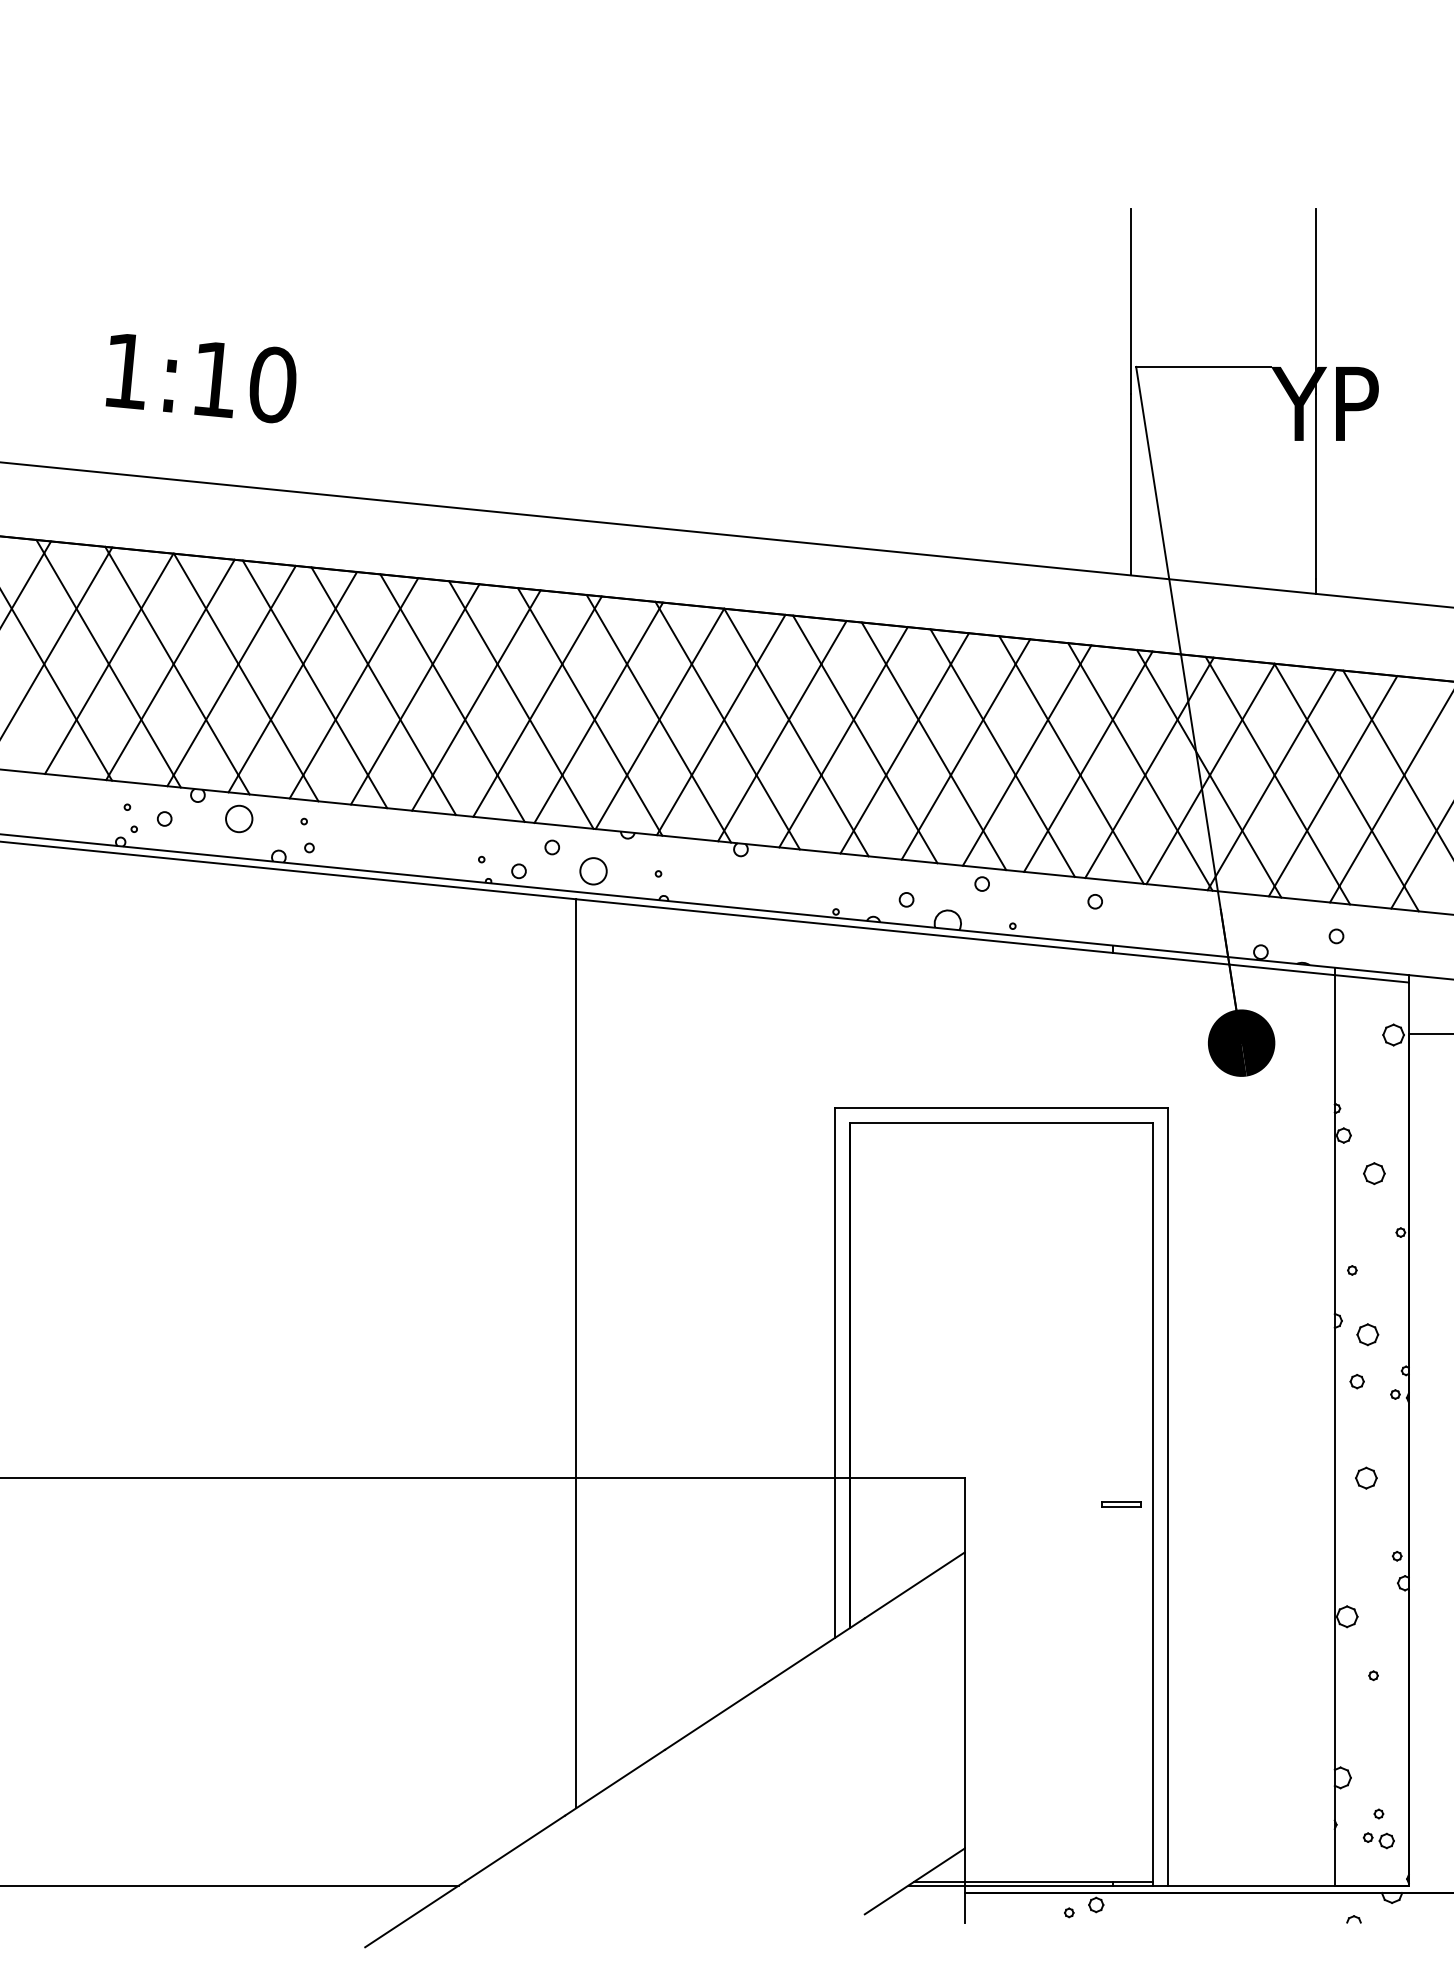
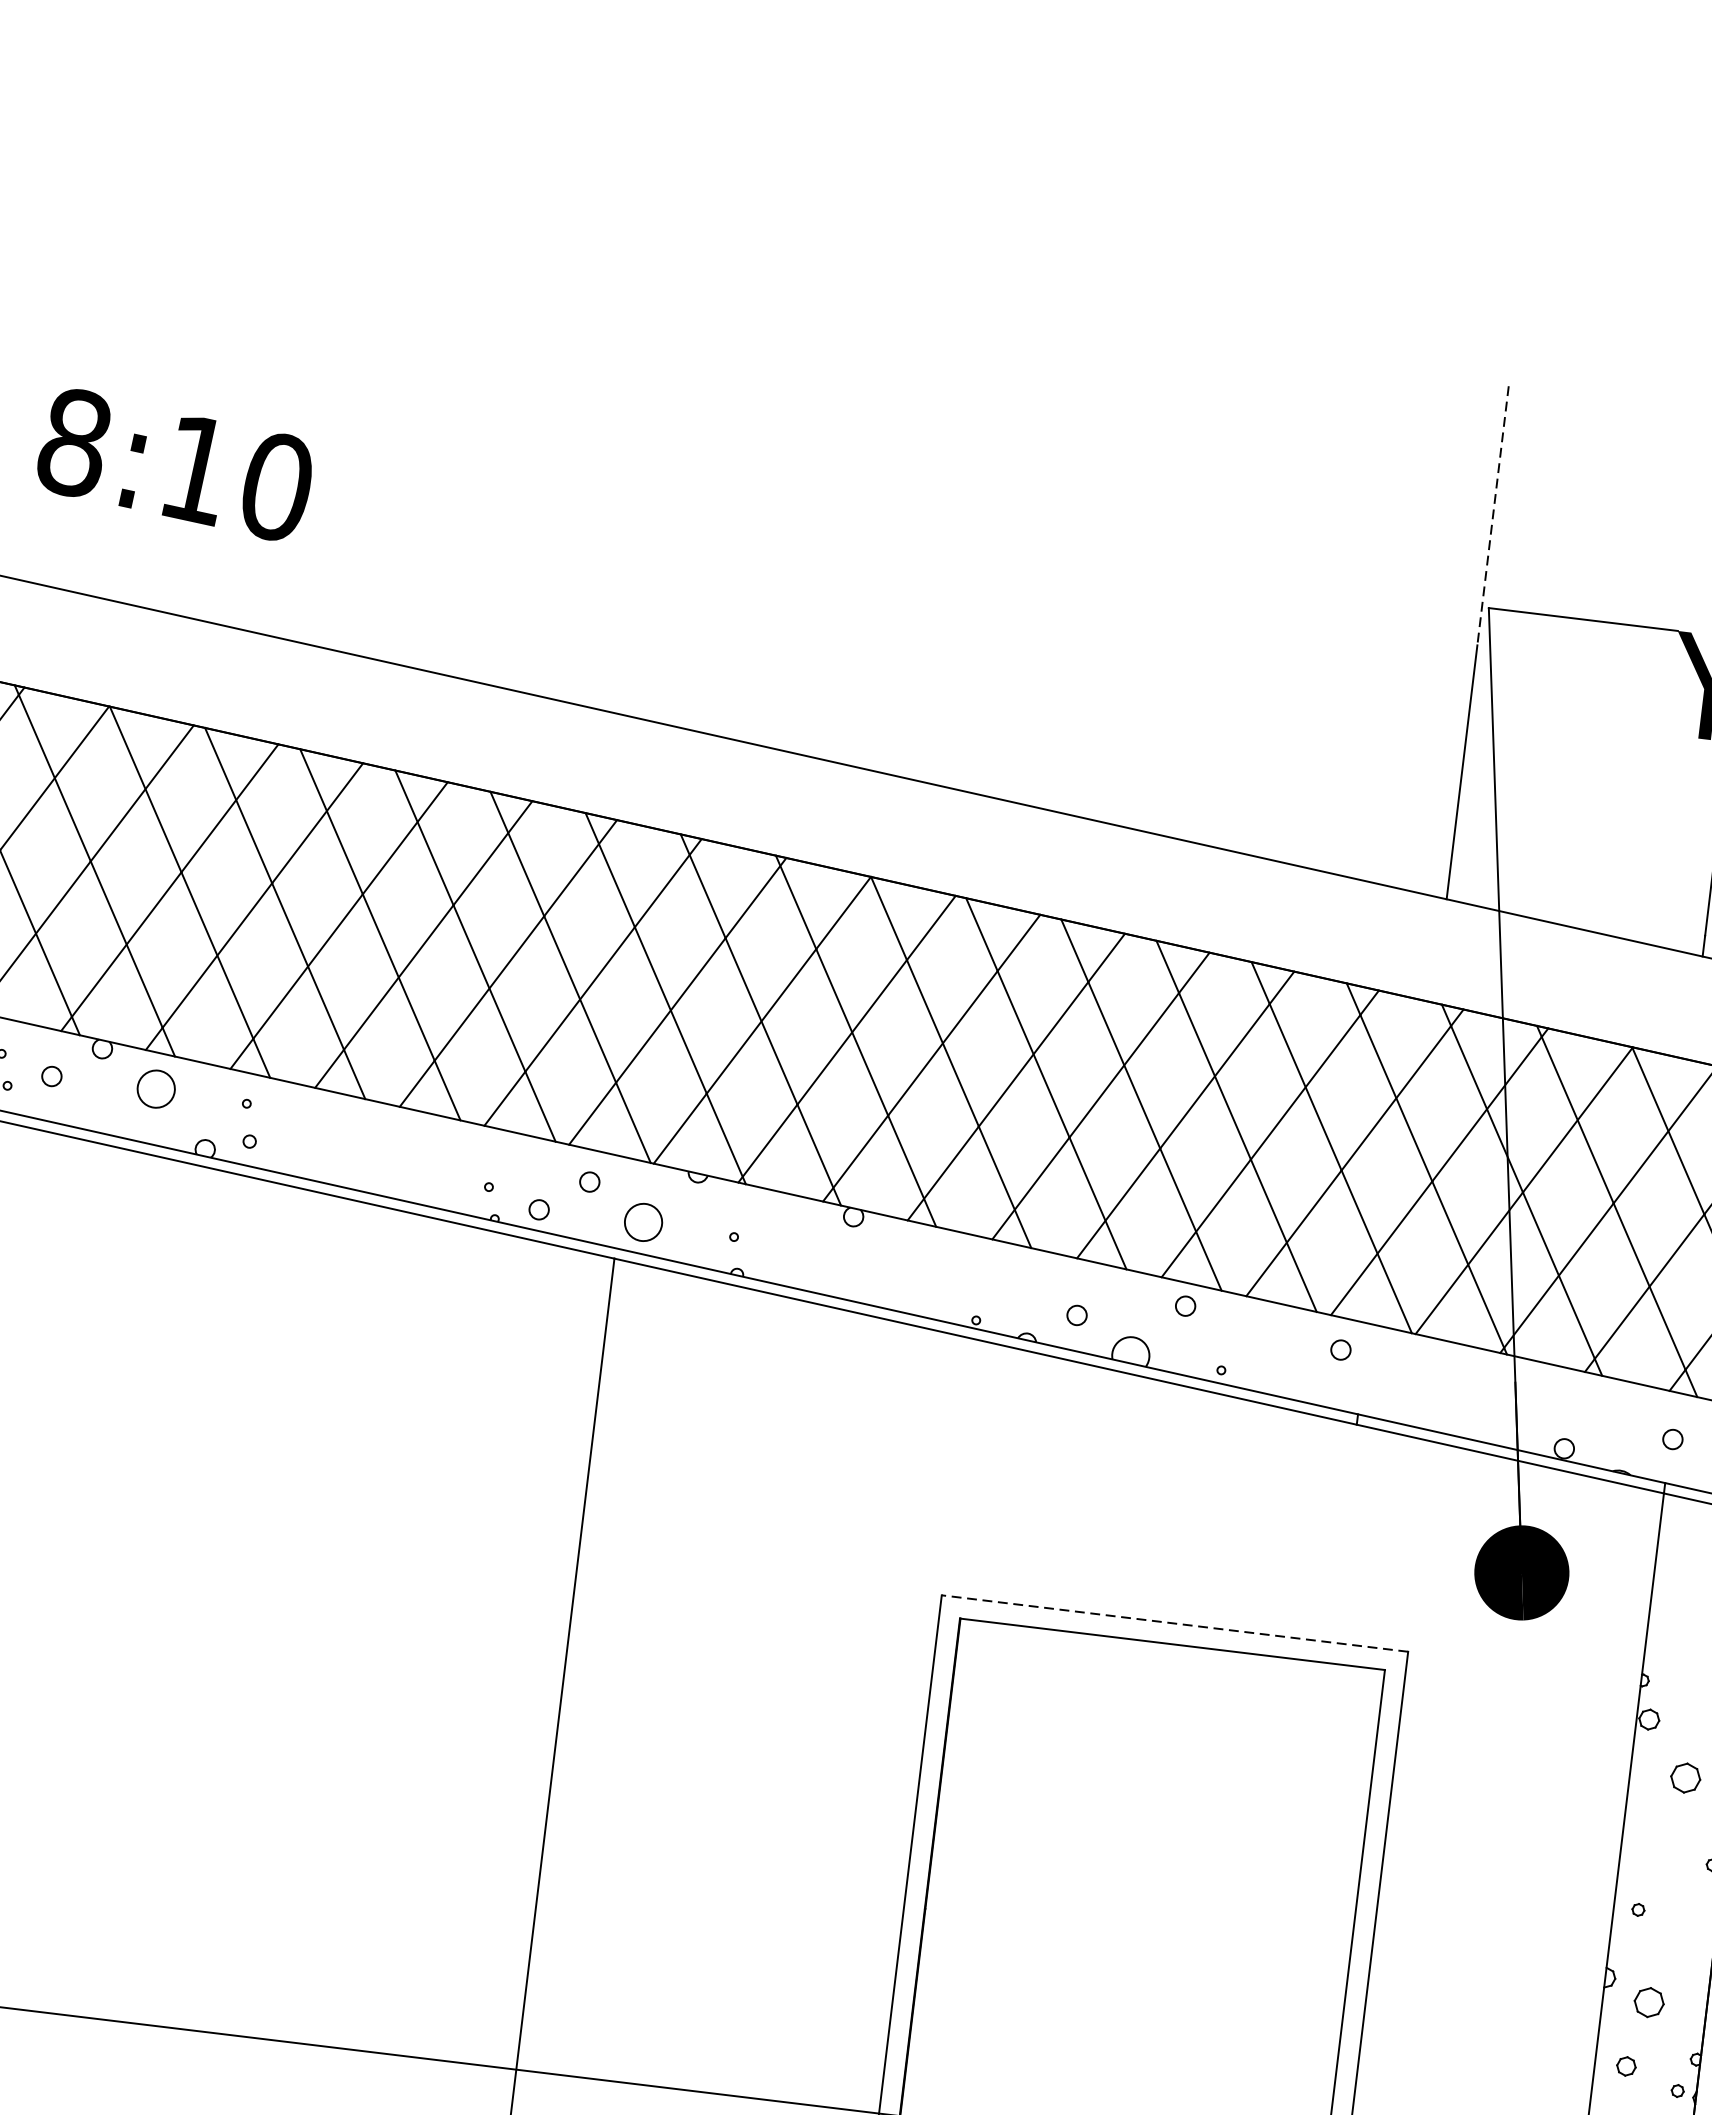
line: (1131, 301) -> (1493, 515), solid -> dashed
text: (125, 370) -> (73, 441), 1:10 -> 8:10
line: (1001, 1108) -> (1174, 1623), solid -> dashed

